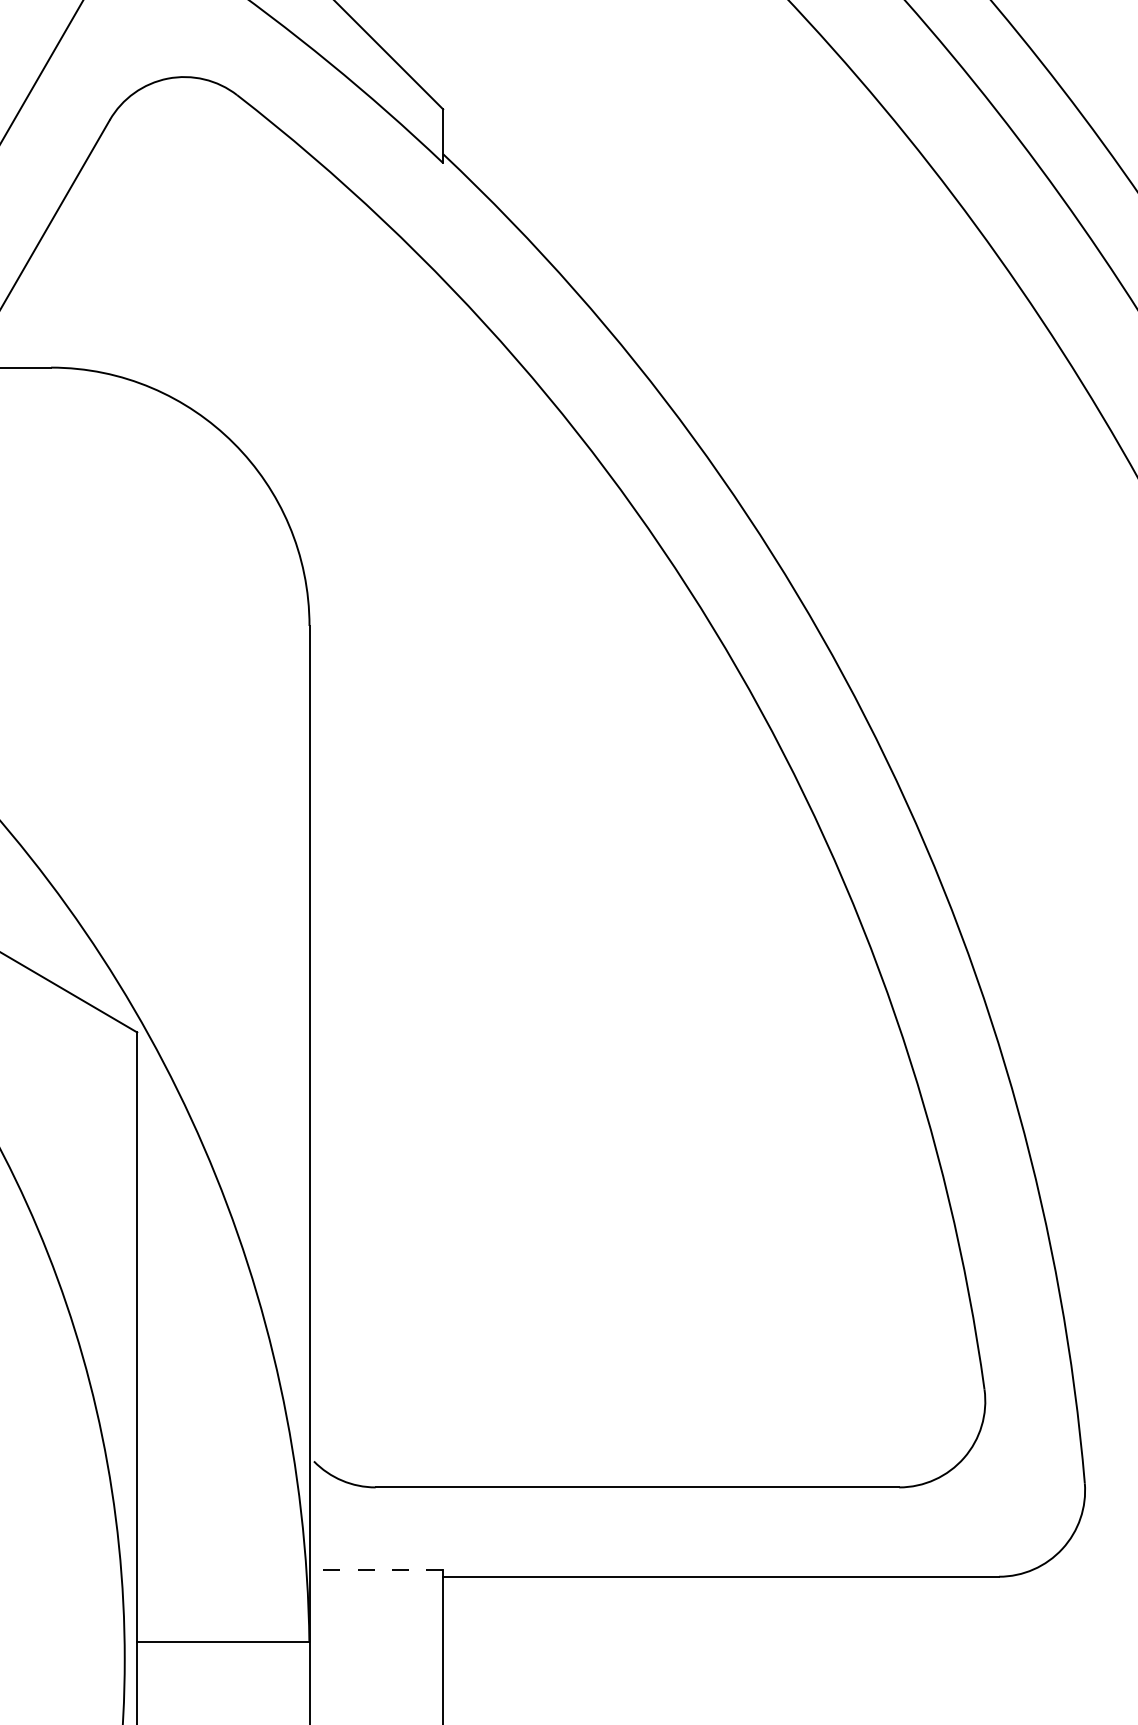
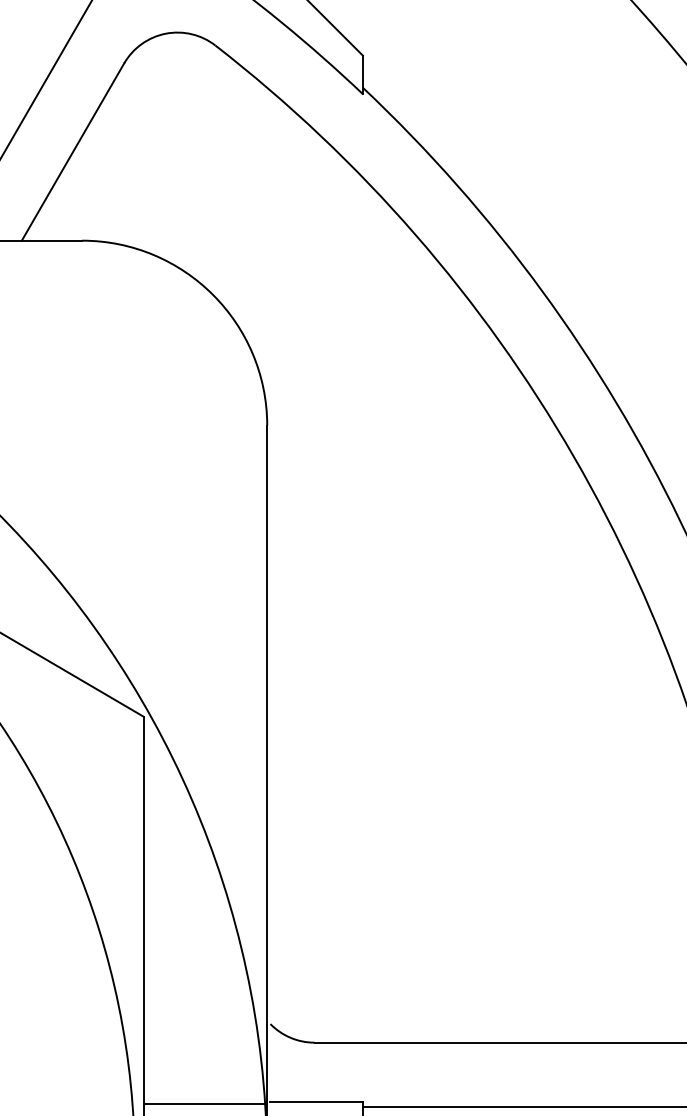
line: (378, 1570) -> (316, 1102), dashed -> solid
line: (221, 1573) -> (204, 1104), added

